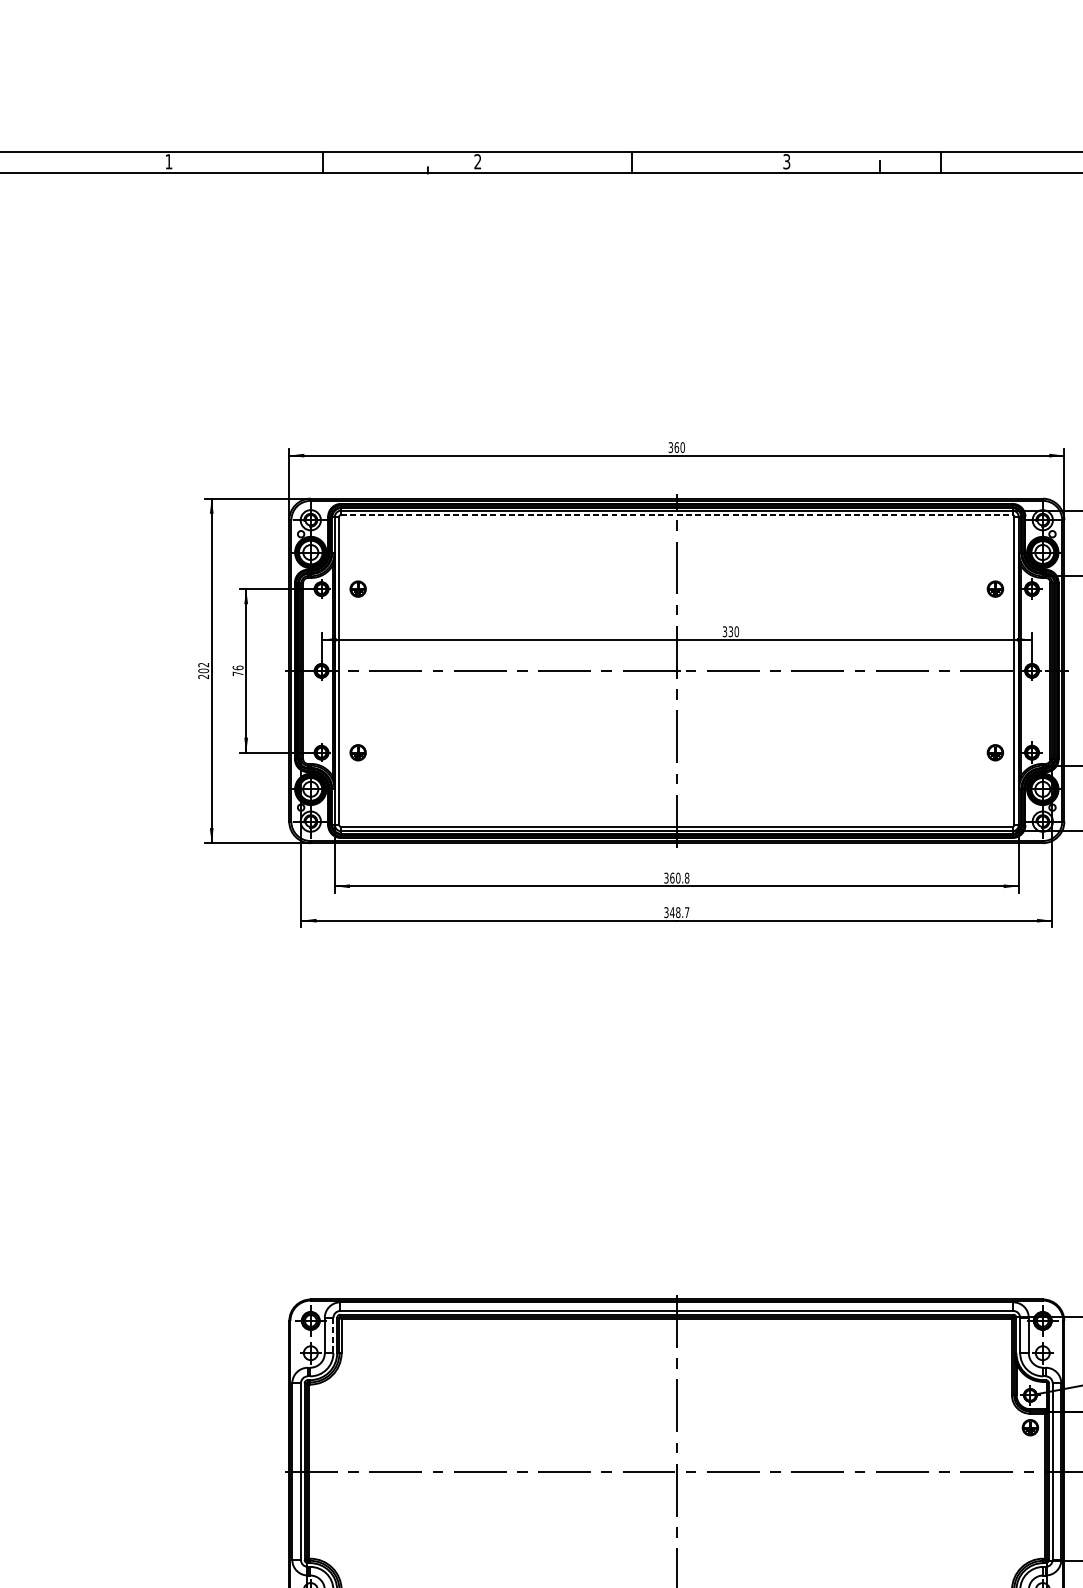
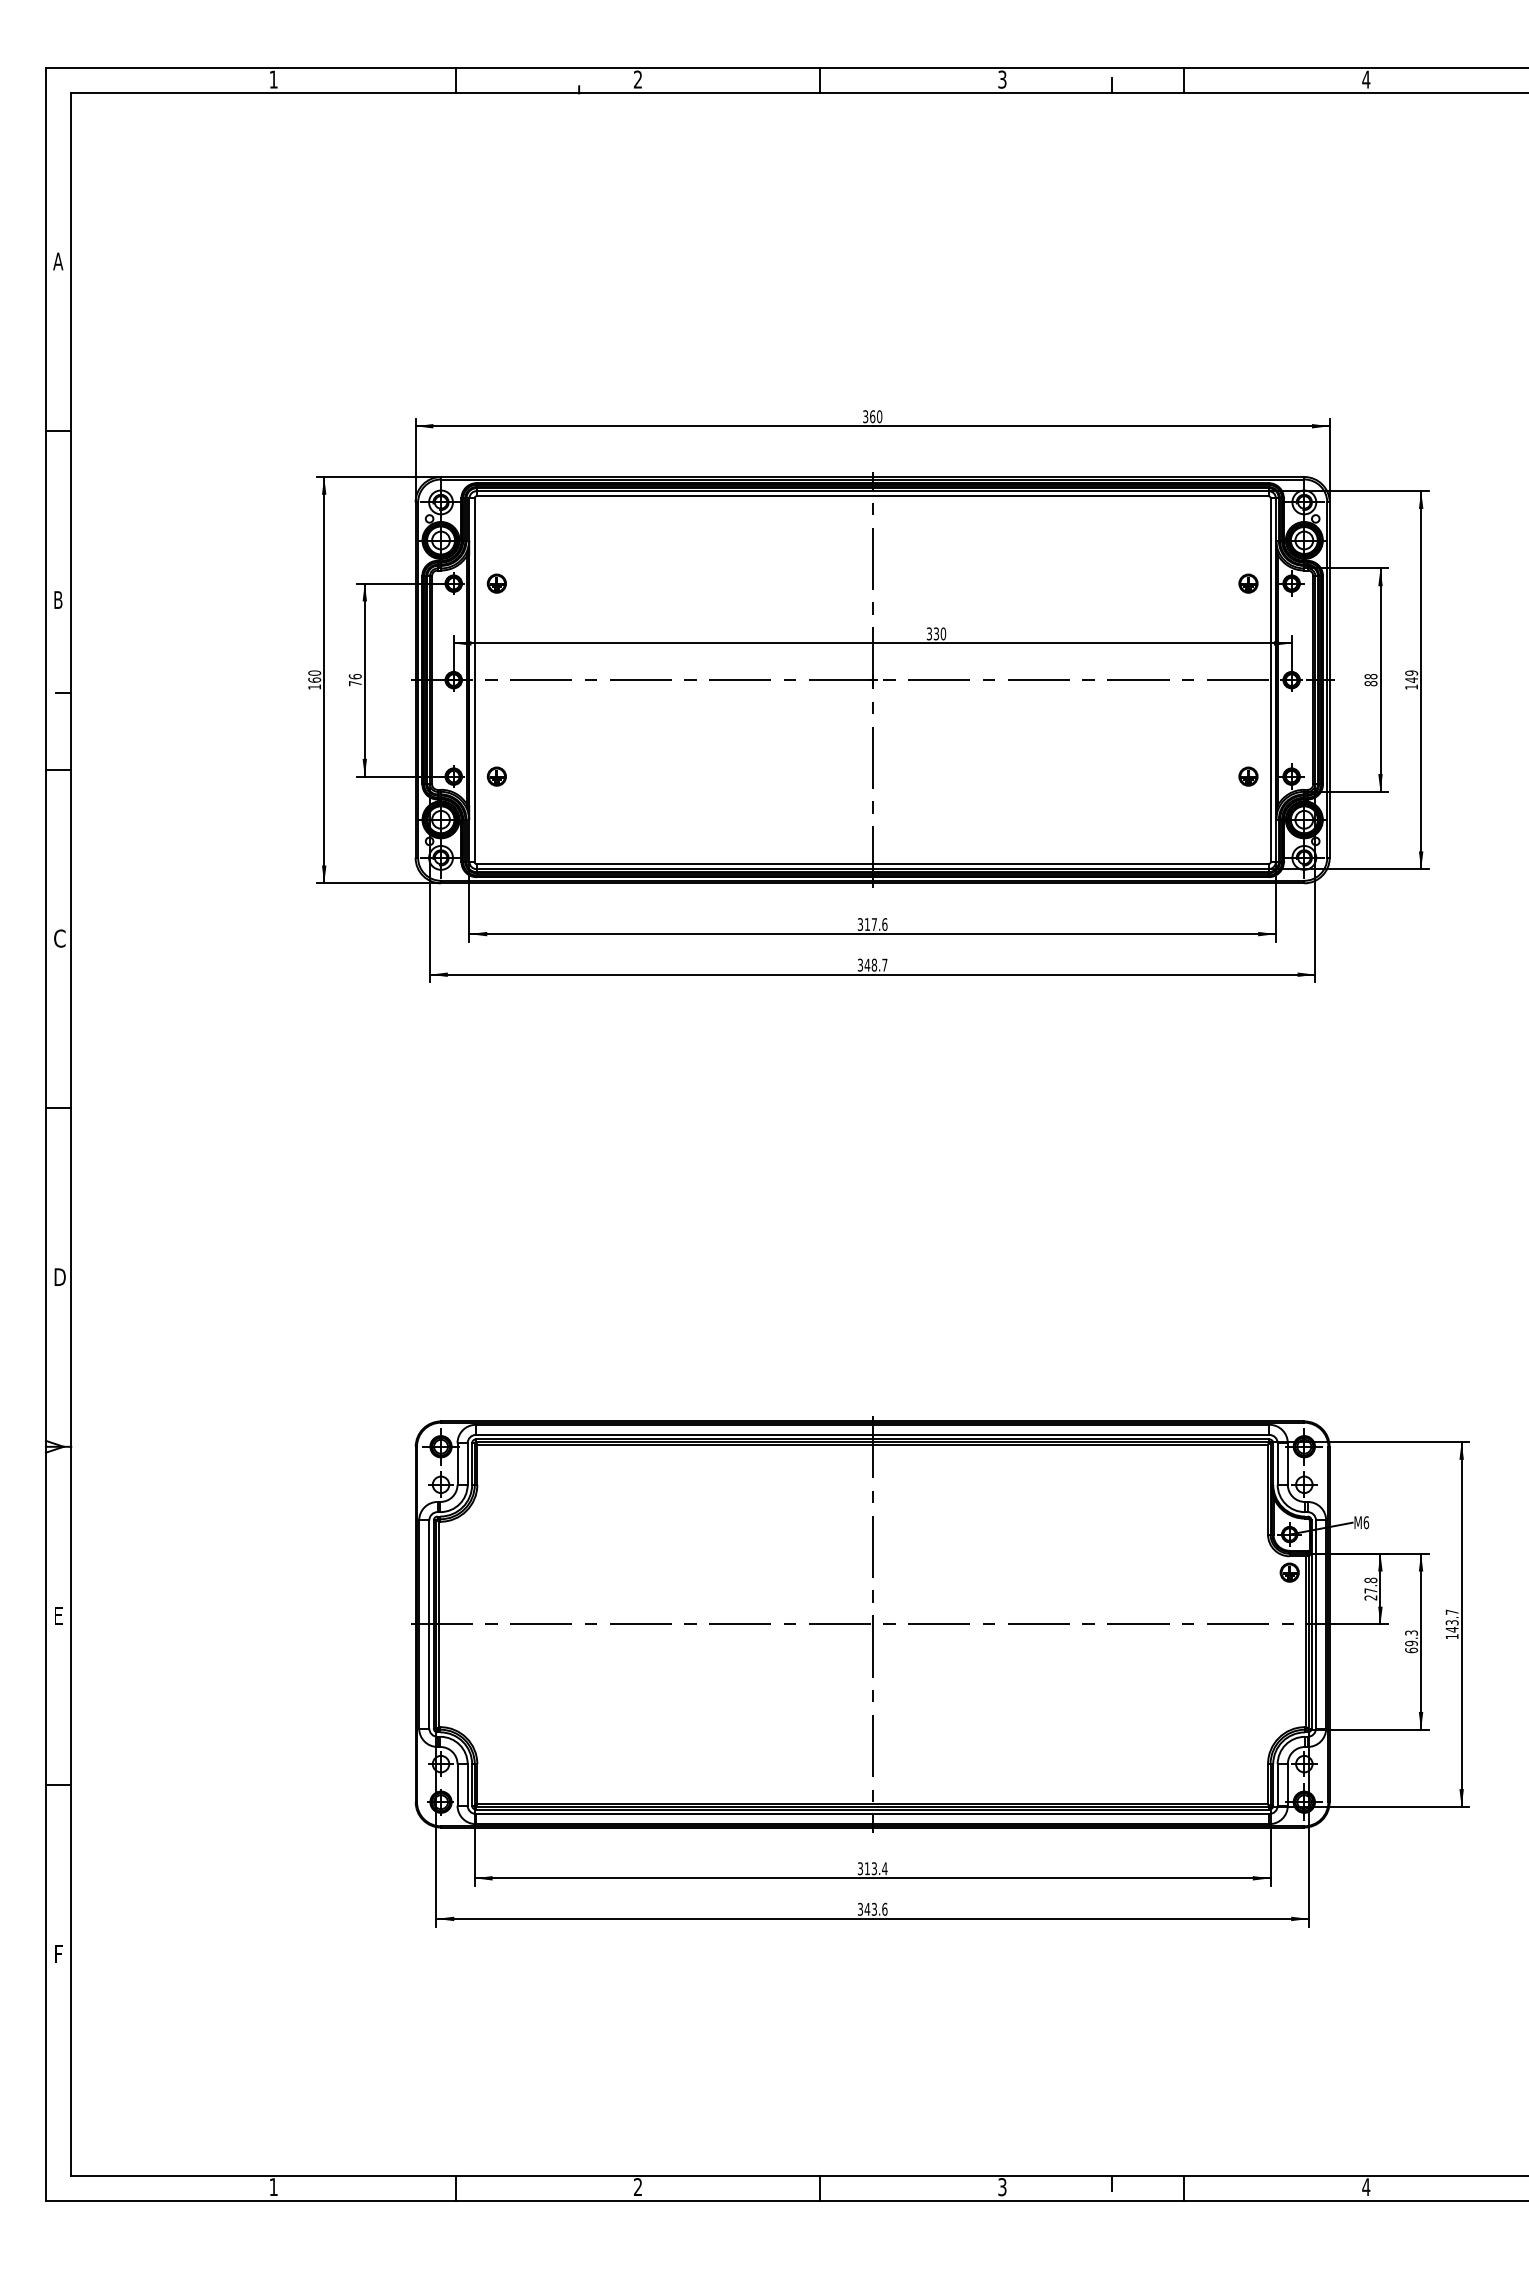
line: (676, 515) -> (872, 496), dashed -> solid
text: (203, 670) -> (314, 679), 202 -> 160
text: (679, 878) -> (875, 924), 360.8 -> 317.6
line: (333, 1335) -> (467, 1464), dashed -> solid

